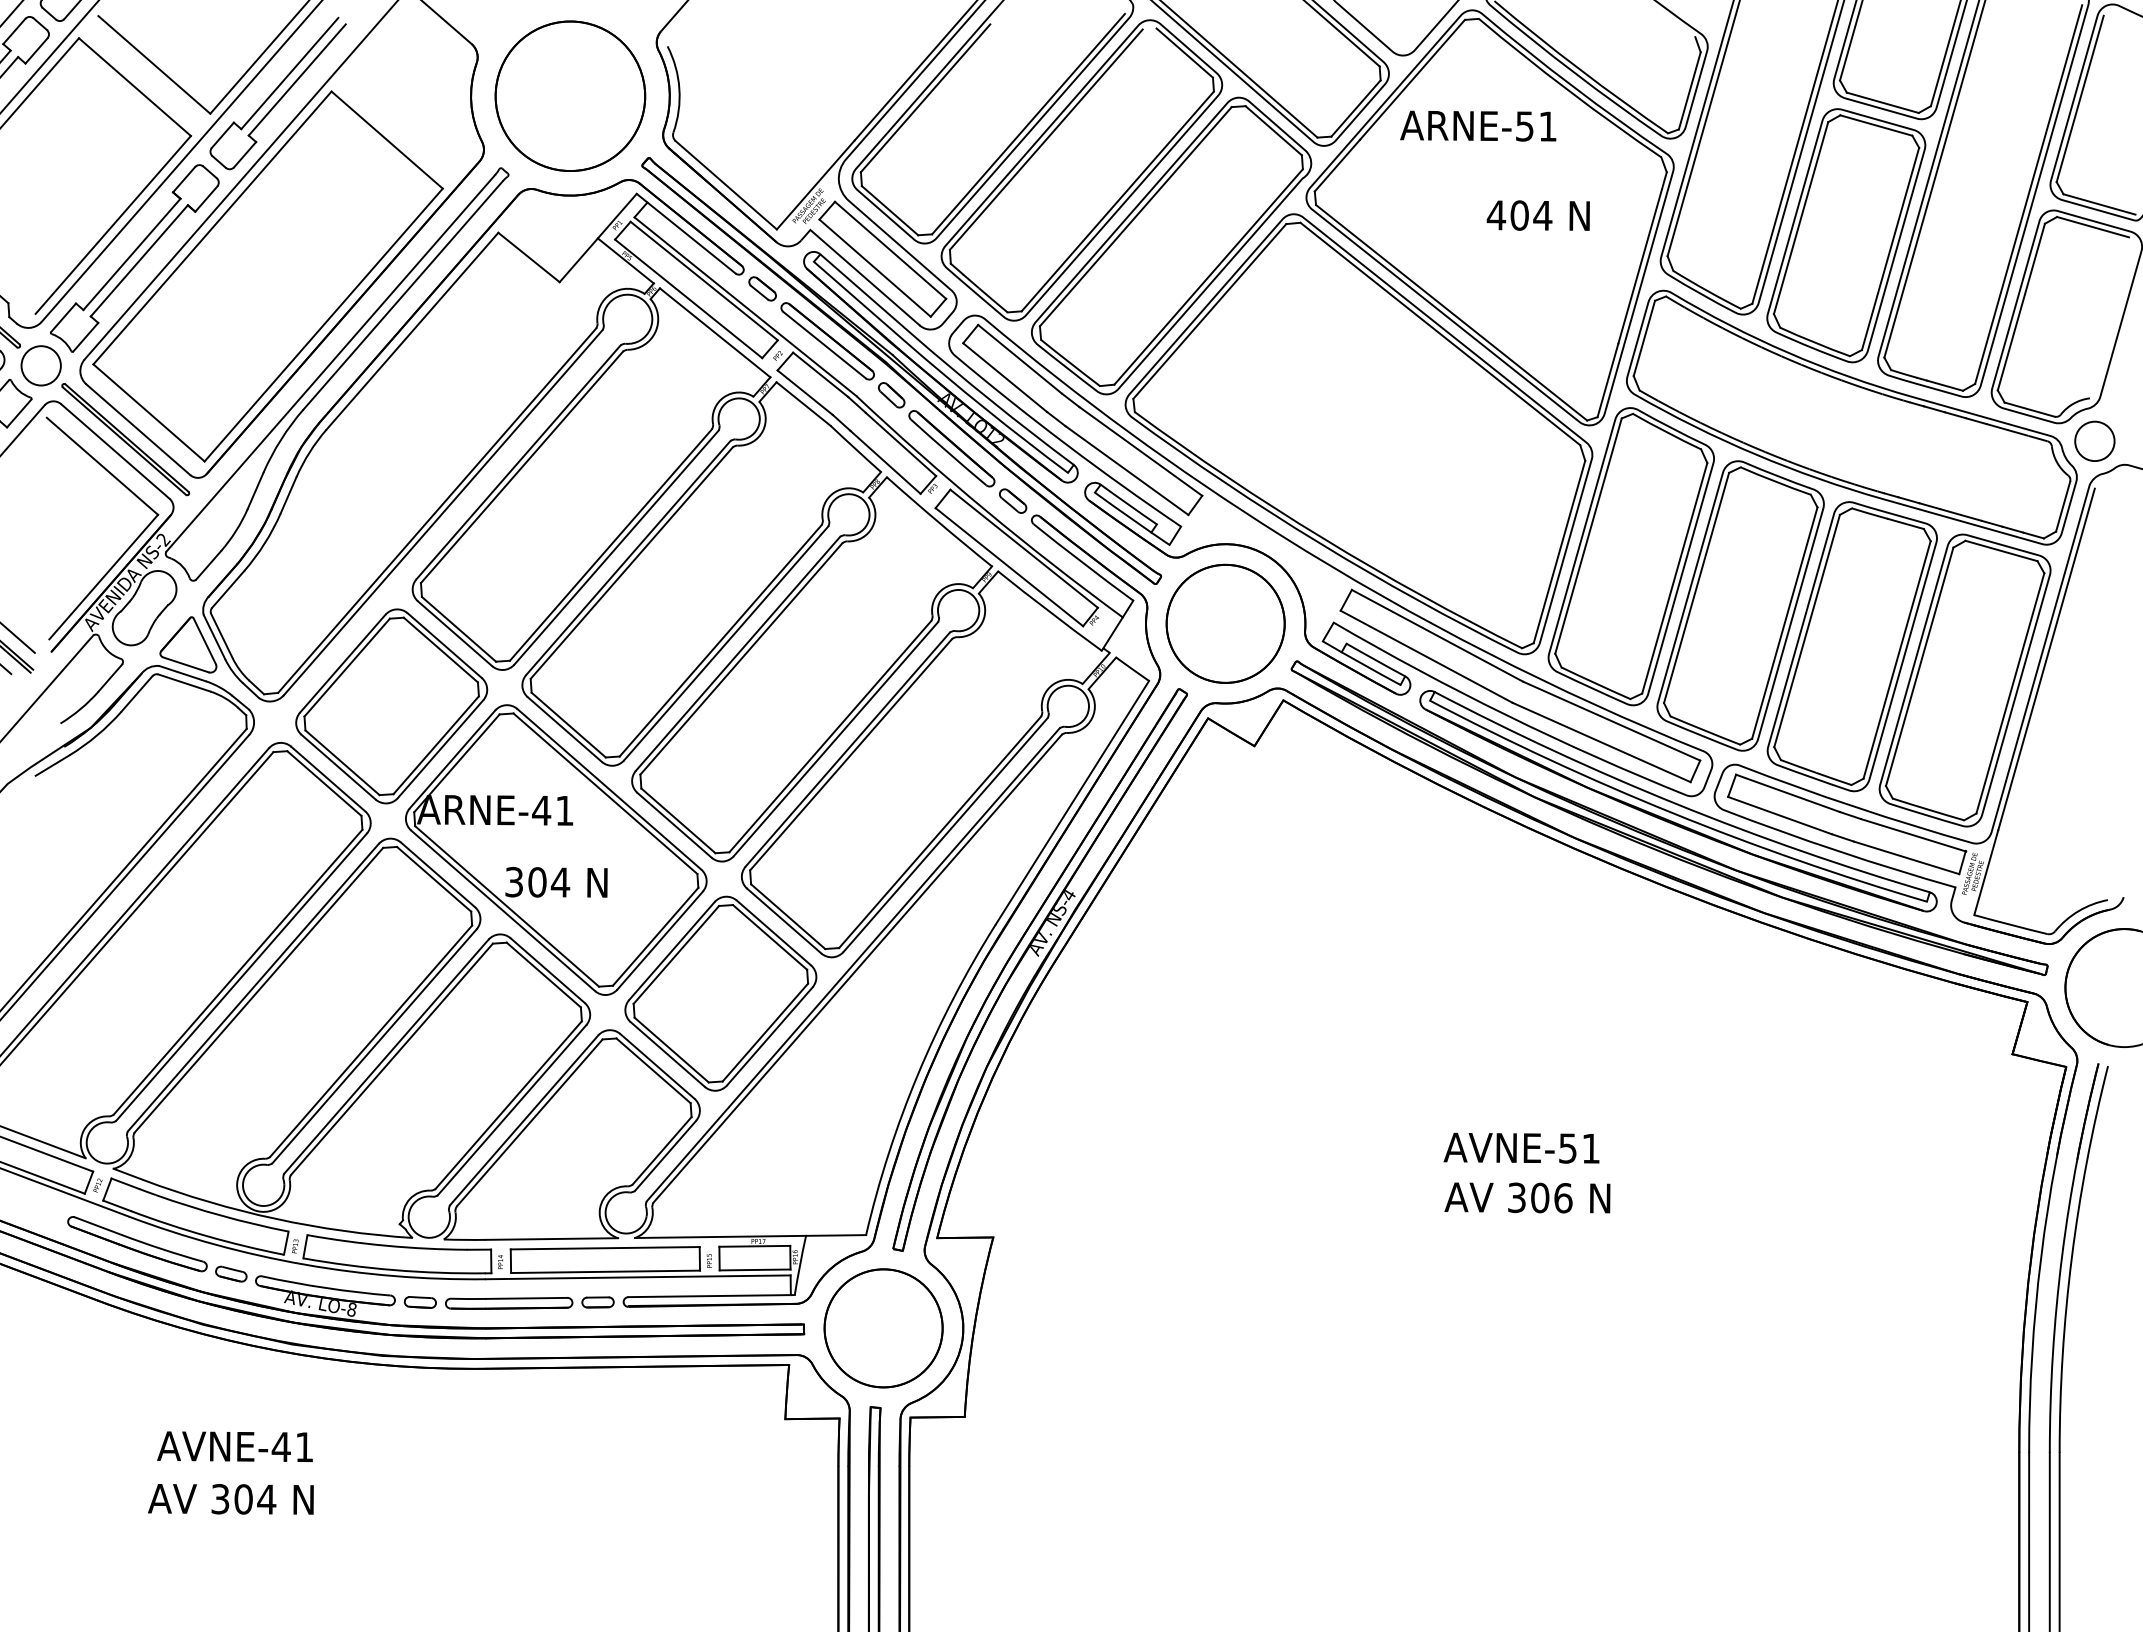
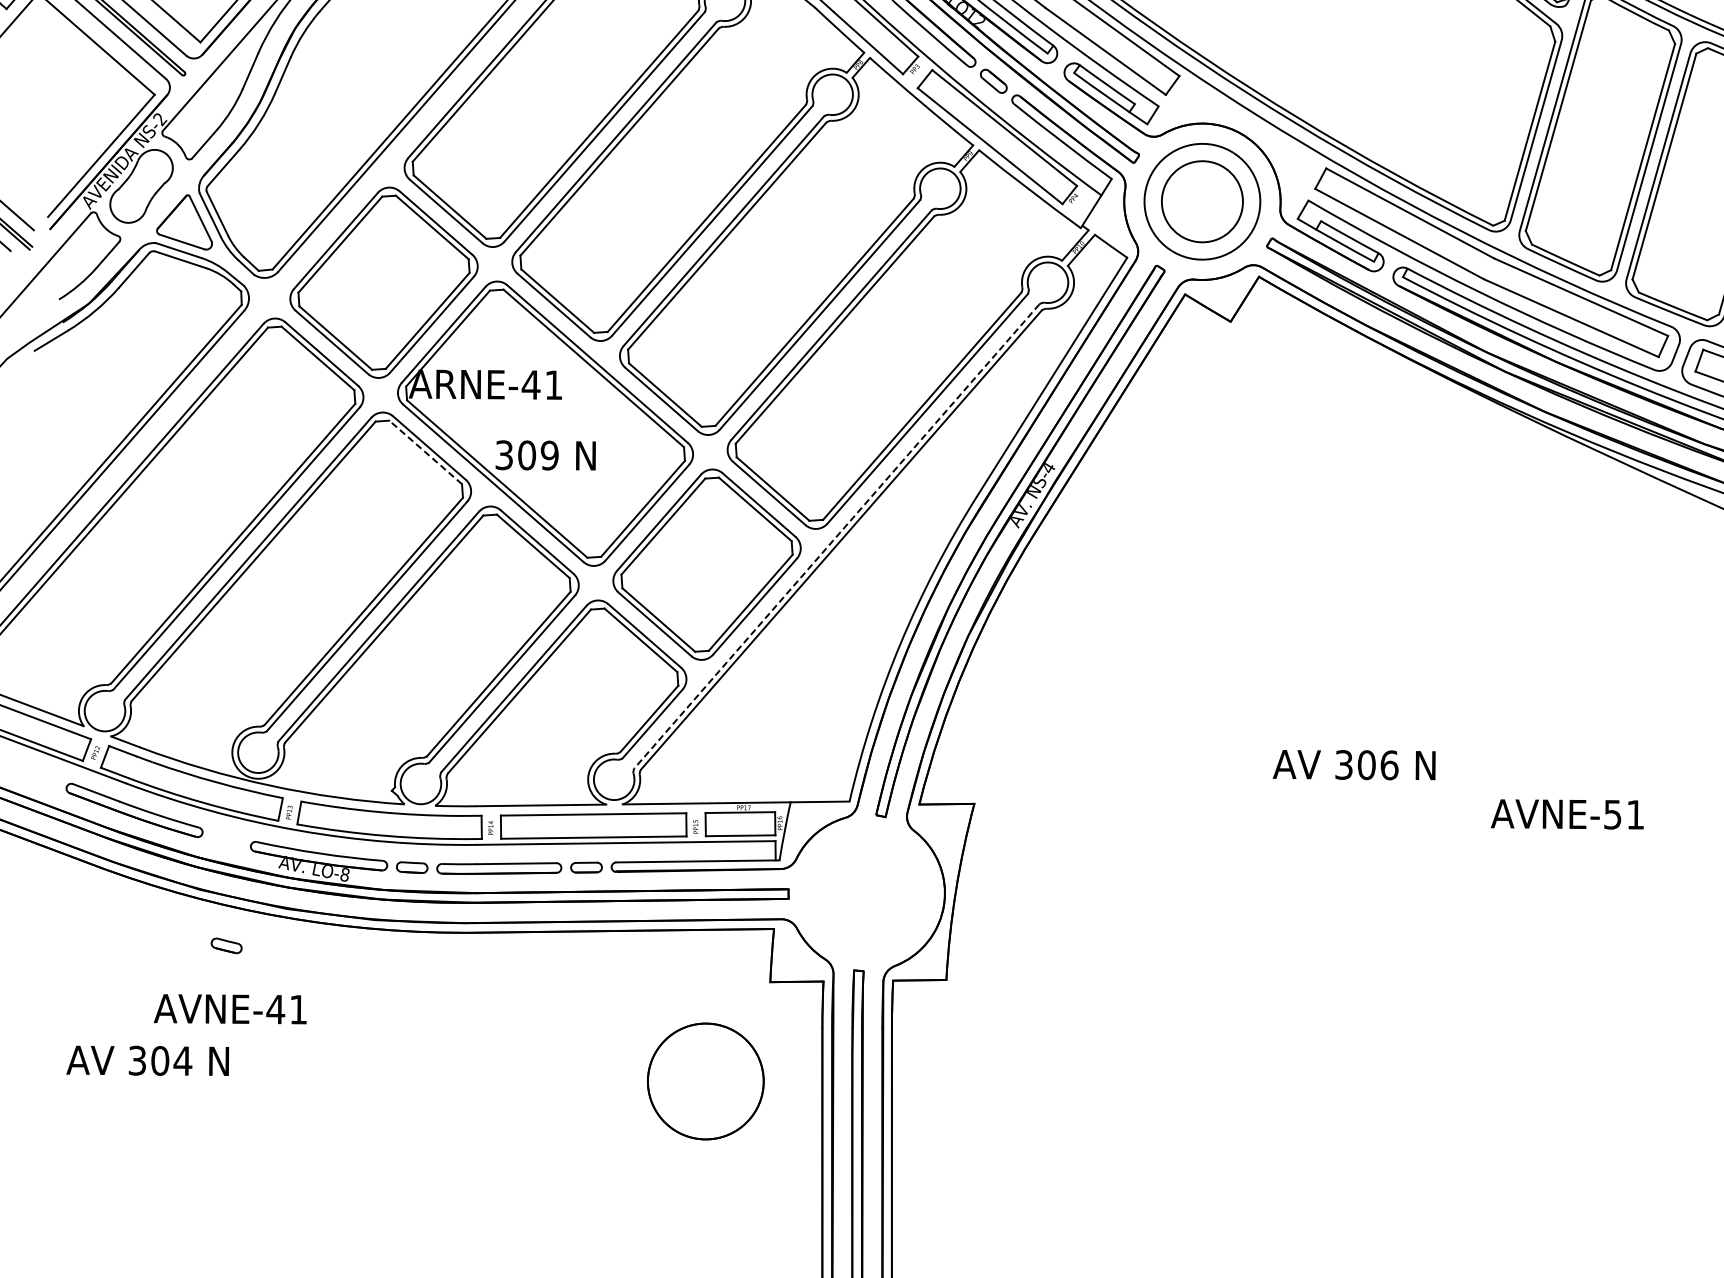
circle: (1225, 623) -> (1202, 201), size x0.7
line: (433, 878) -> (425, 451), solid -> dashed
text: (560, 882) -> (549, 455), 304 -> 309
line: (853, 964) -> (837, 536), solid -> dashed
text: (1521, 1147) -> (1567, 813), moved
text: (1527, 1197) -> (1354, 764), moved
part: (231, 1273) -> (226, 945), moved
circle: (883, 1328) -> (705, 1081), moved
text: (230, 1499) -> (147, 1061), moved

